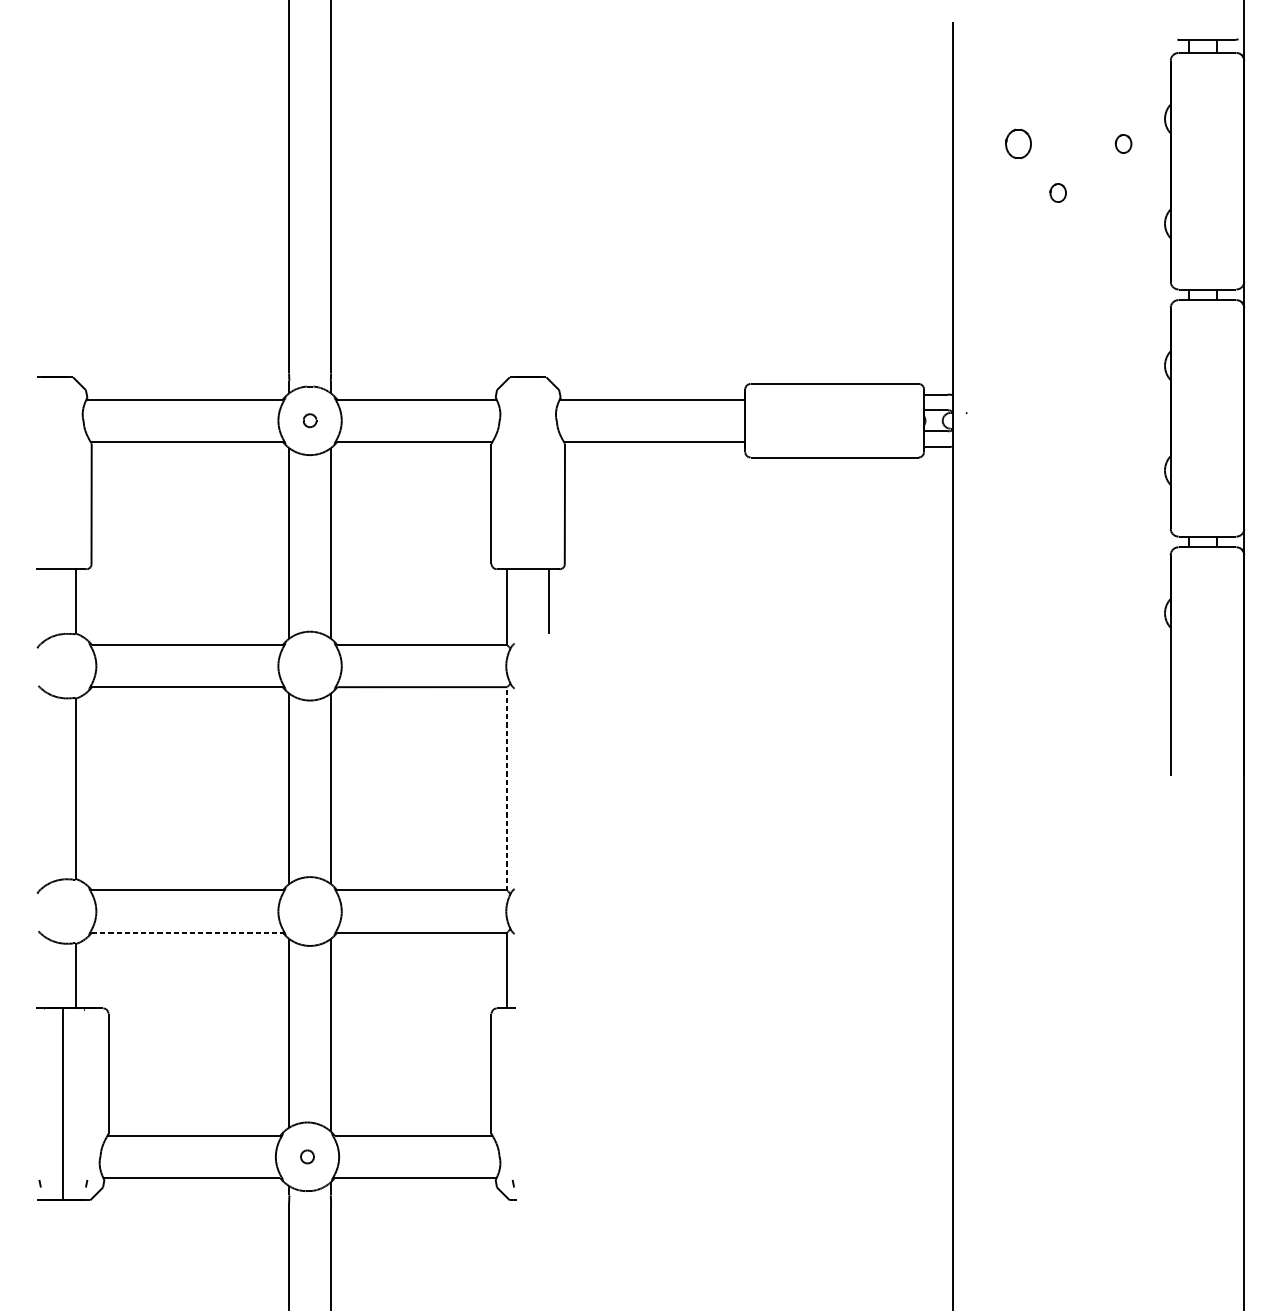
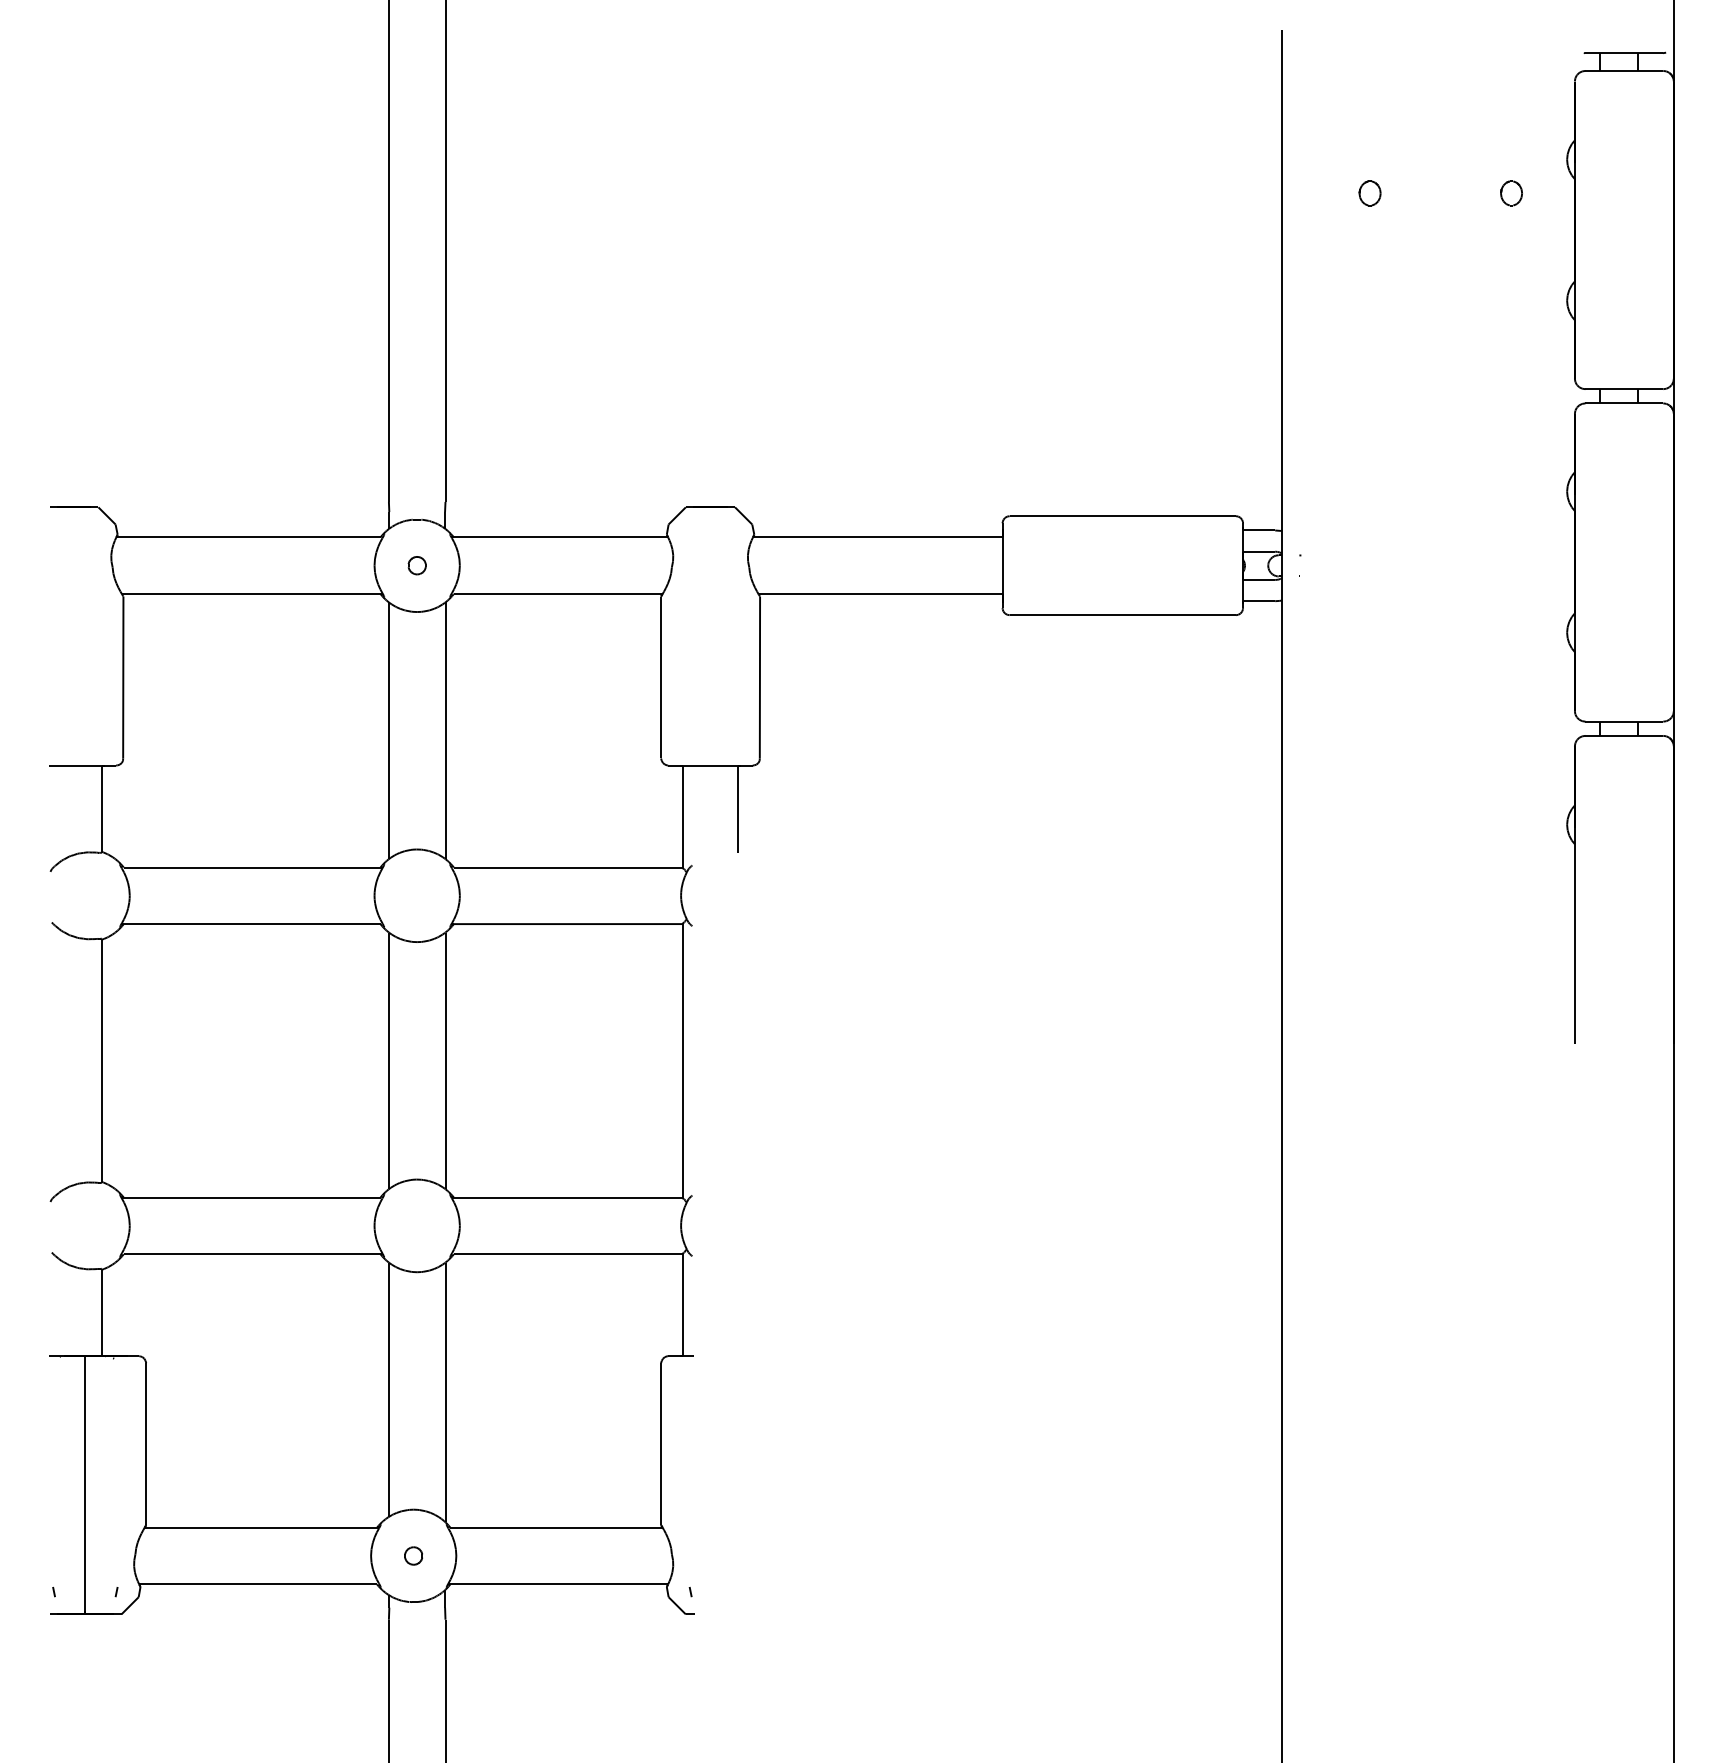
part: (1018, 144) -> (1369, 193), size x0.62
part: (1058, 193) -> (1423, 259), removed
line: (507, 788) -> (682, 1060), dashed -> solid
line: (187, 932) -> (252, 1254), dashed -> solid

